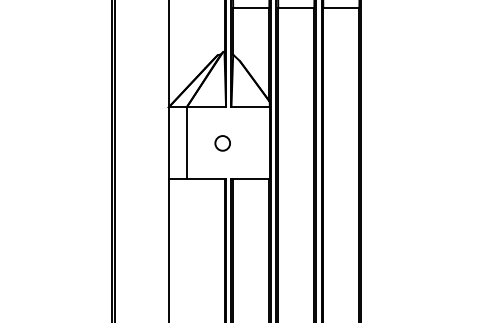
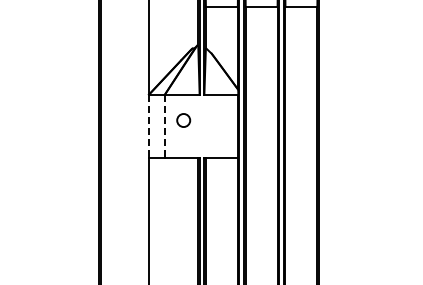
line: (169, 143) -> (149, 126), solid -> dashed
line: (186, 143) -> (164, 126), solid -> dashed
circle: (222, 143) -> (183, 120), moved

